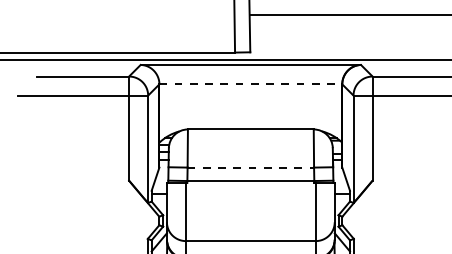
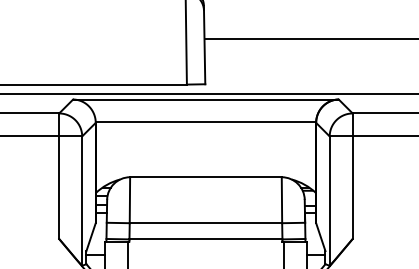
line: (251, 84) -> (206, 123), dashed -> solid
line: (251, 167) -> (206, 223), dashed -> solid

